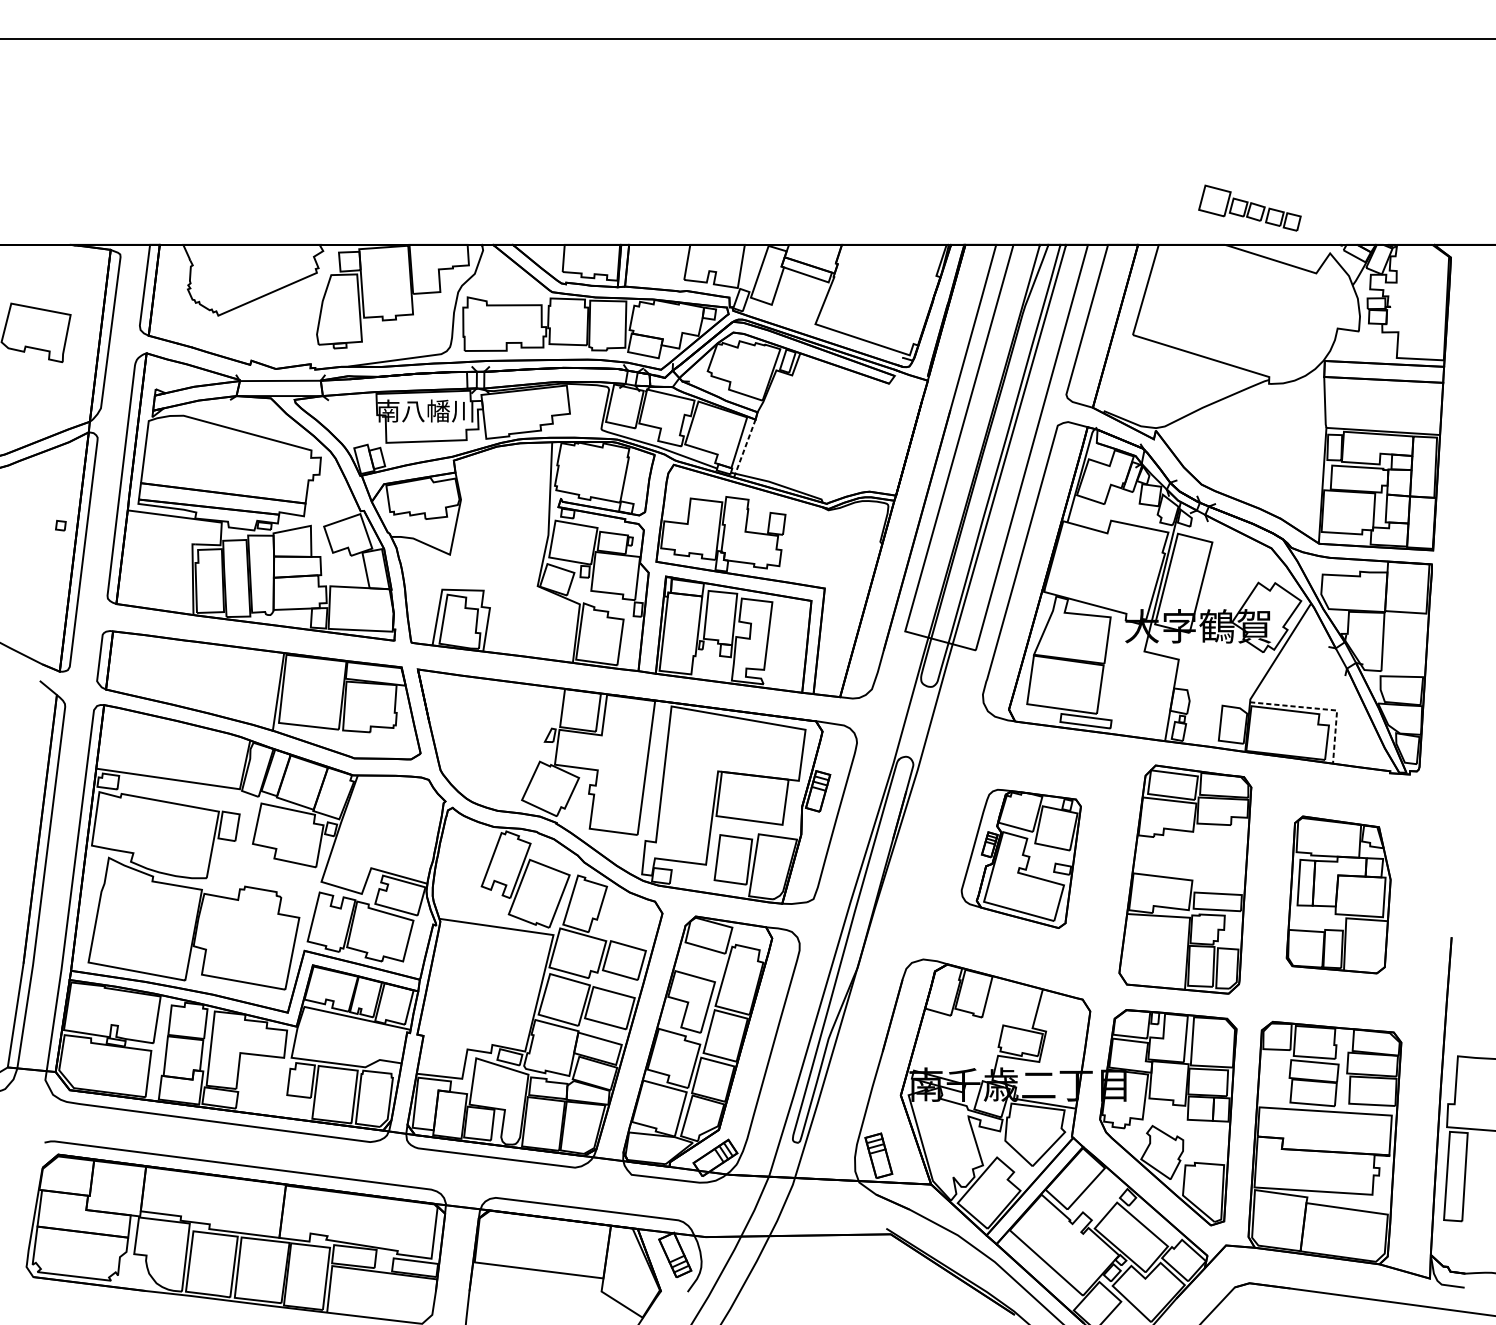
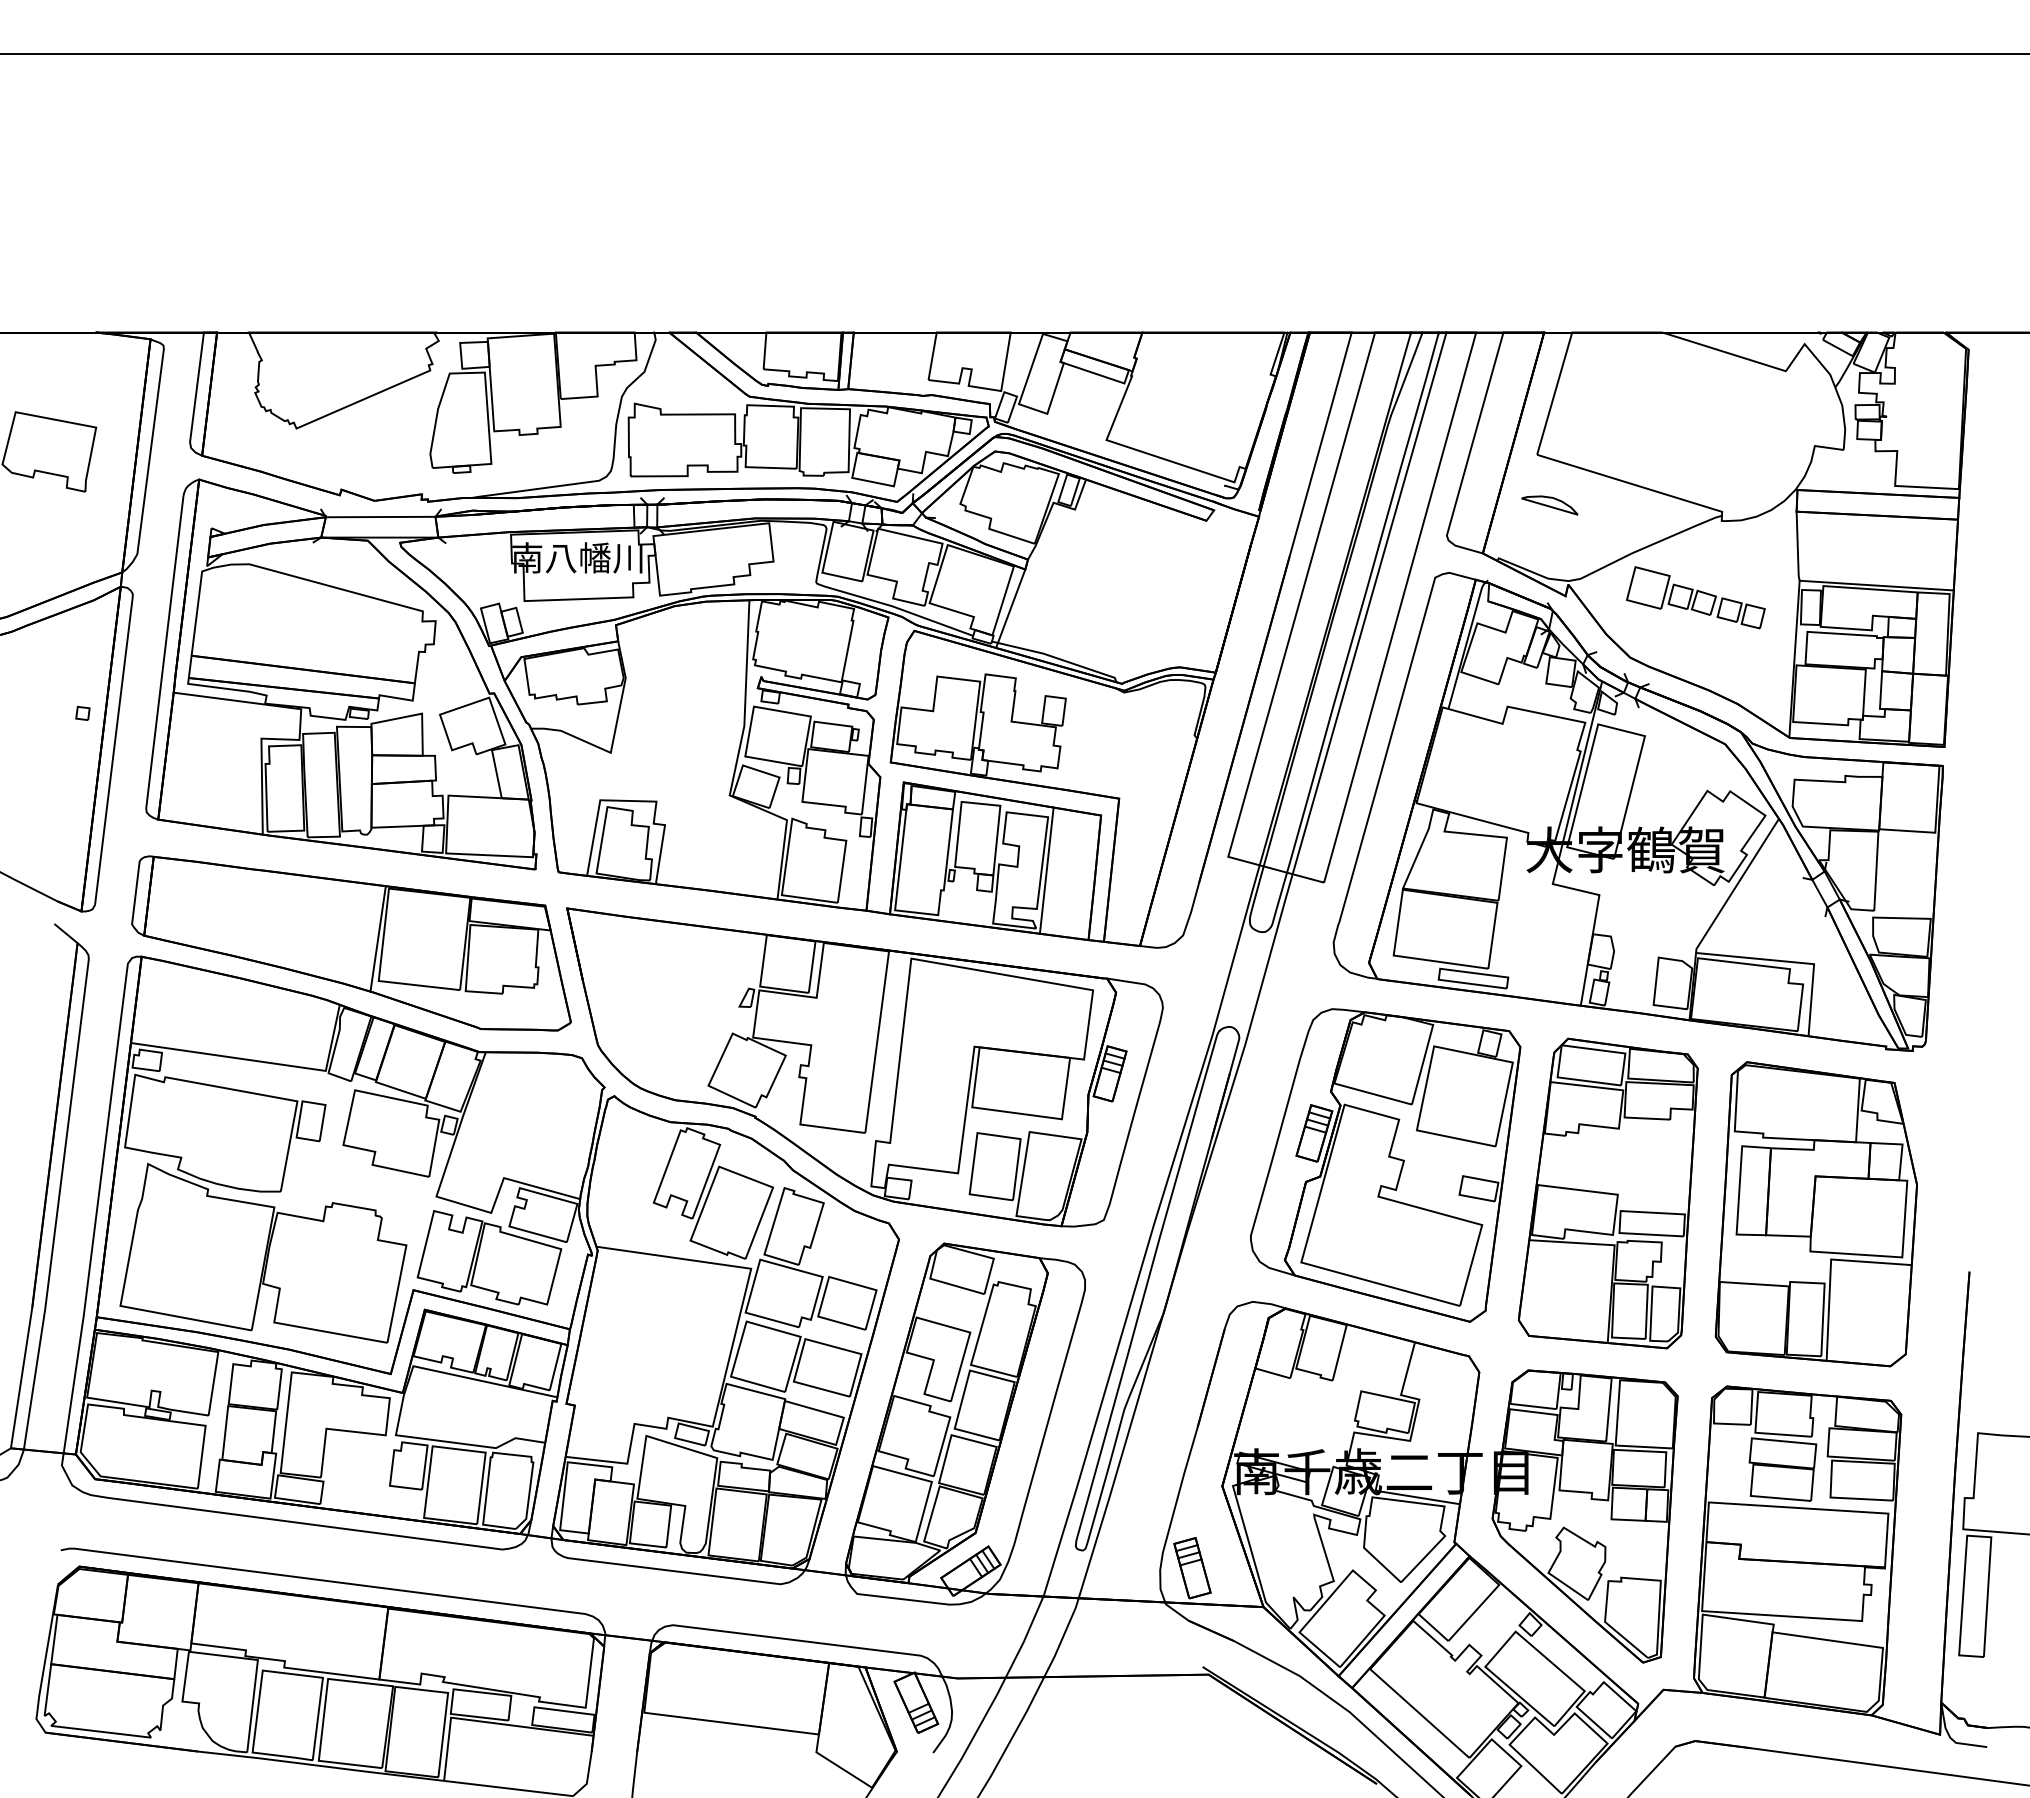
part: (1249, 208) -> (1695, 597), moved
part: (1142, 372) -> (1549, 505), added
line: (744, 448) -> (1010, 608), dashed -> solid
line: (771, 641) -> (1046, 870), added
line: (1321, 709) -> (1792, 962), dashed -> solid
part: (1021, 858) -> (1385, 1165), size x1.67
part: (1338, 895) -> (1815, 1214), size x1.43

